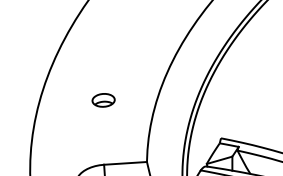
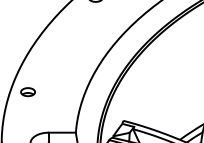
part: (102, 100) -> (27, 92), moved

